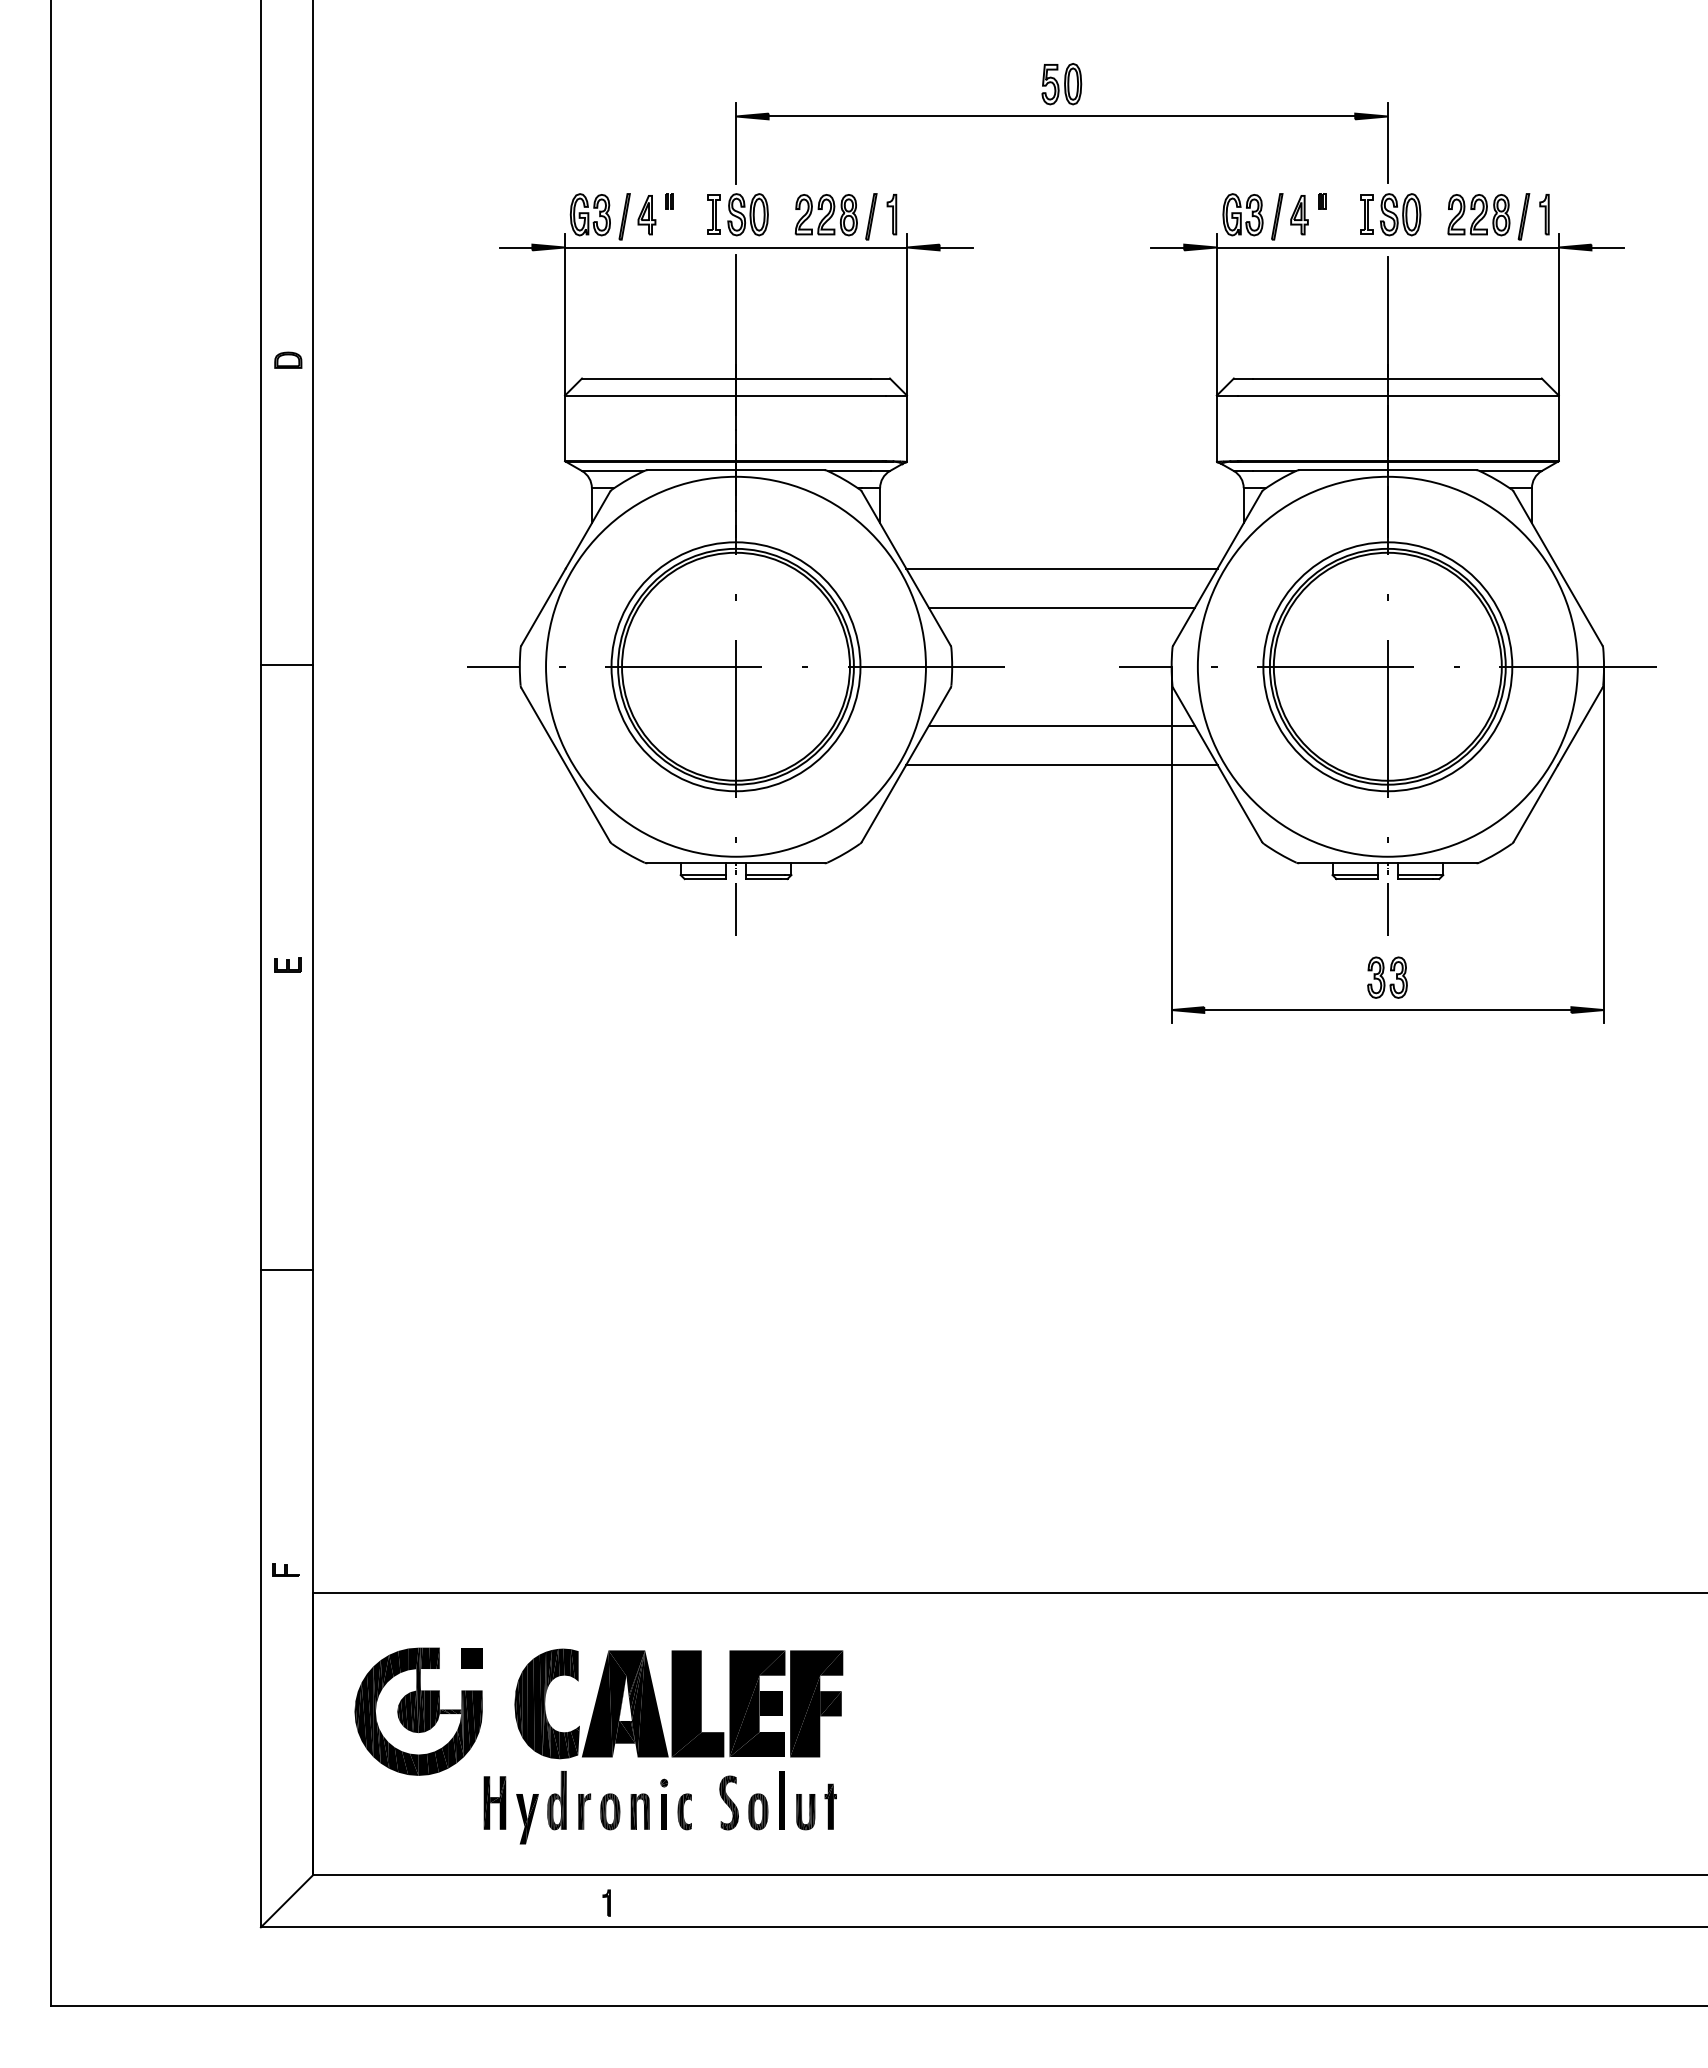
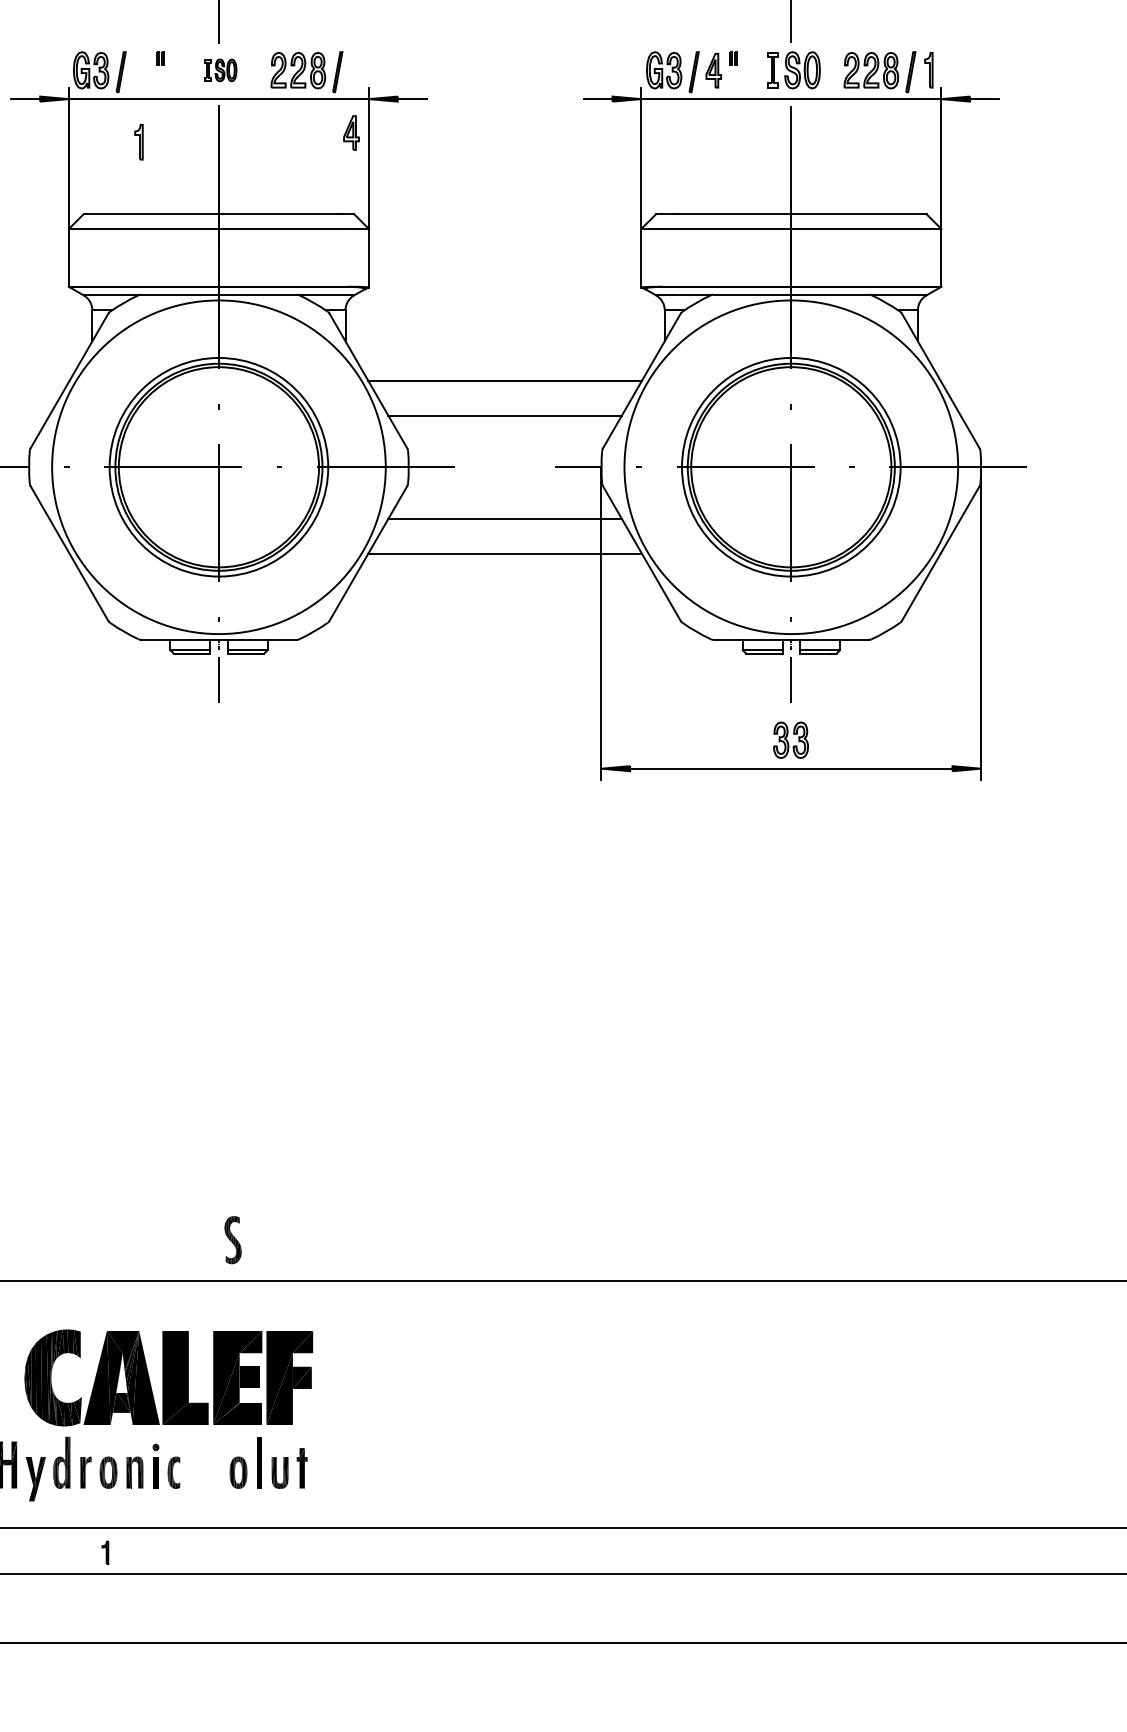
part: (737, 214) -> (220, 70), size x0.6
part: (891, 214) -> (138, 142), moved
part: (646, 215) -> (351, 133), moved
part: (728, 1802) -> (232, 1239), moved

